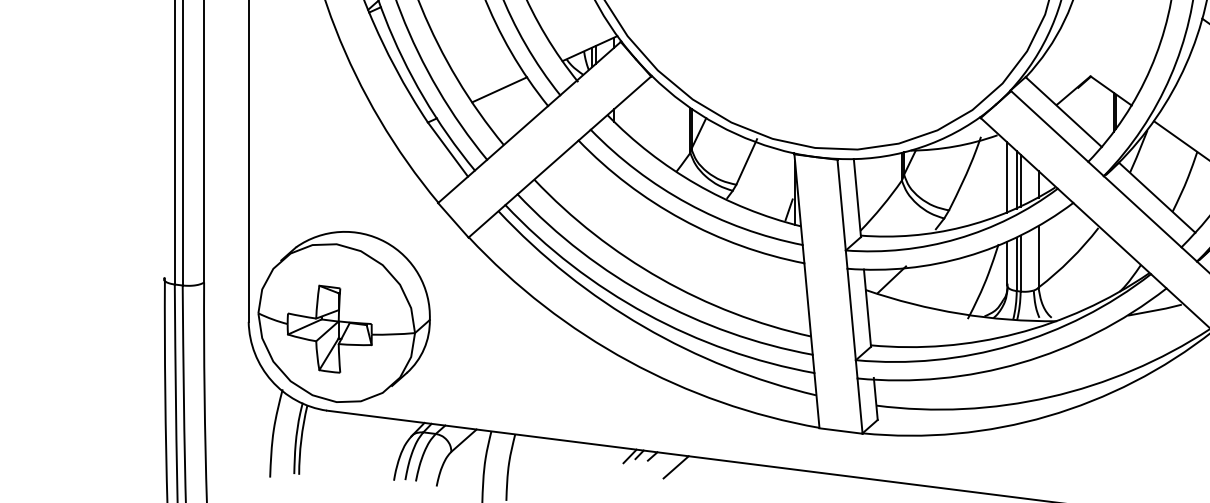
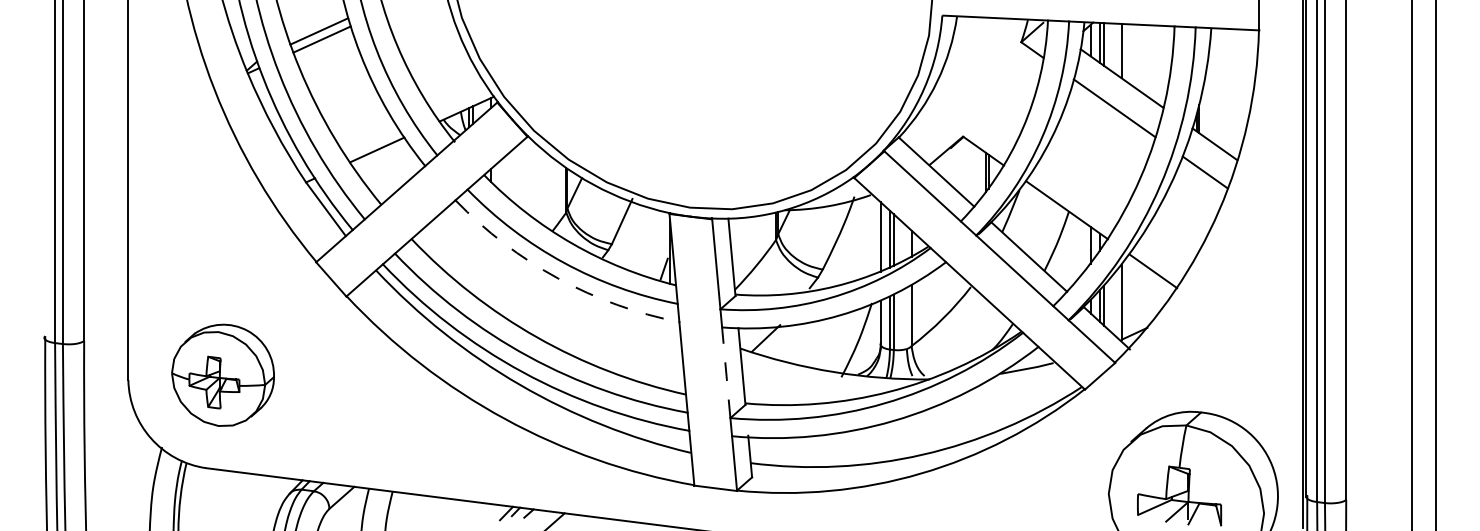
arc: (682, 219) -> (558, 278), solid -> dashed
line: (851, 314) -> (726, 372), solid -> dashed
part: (343, 317) -> (222, 375), size x0.6

